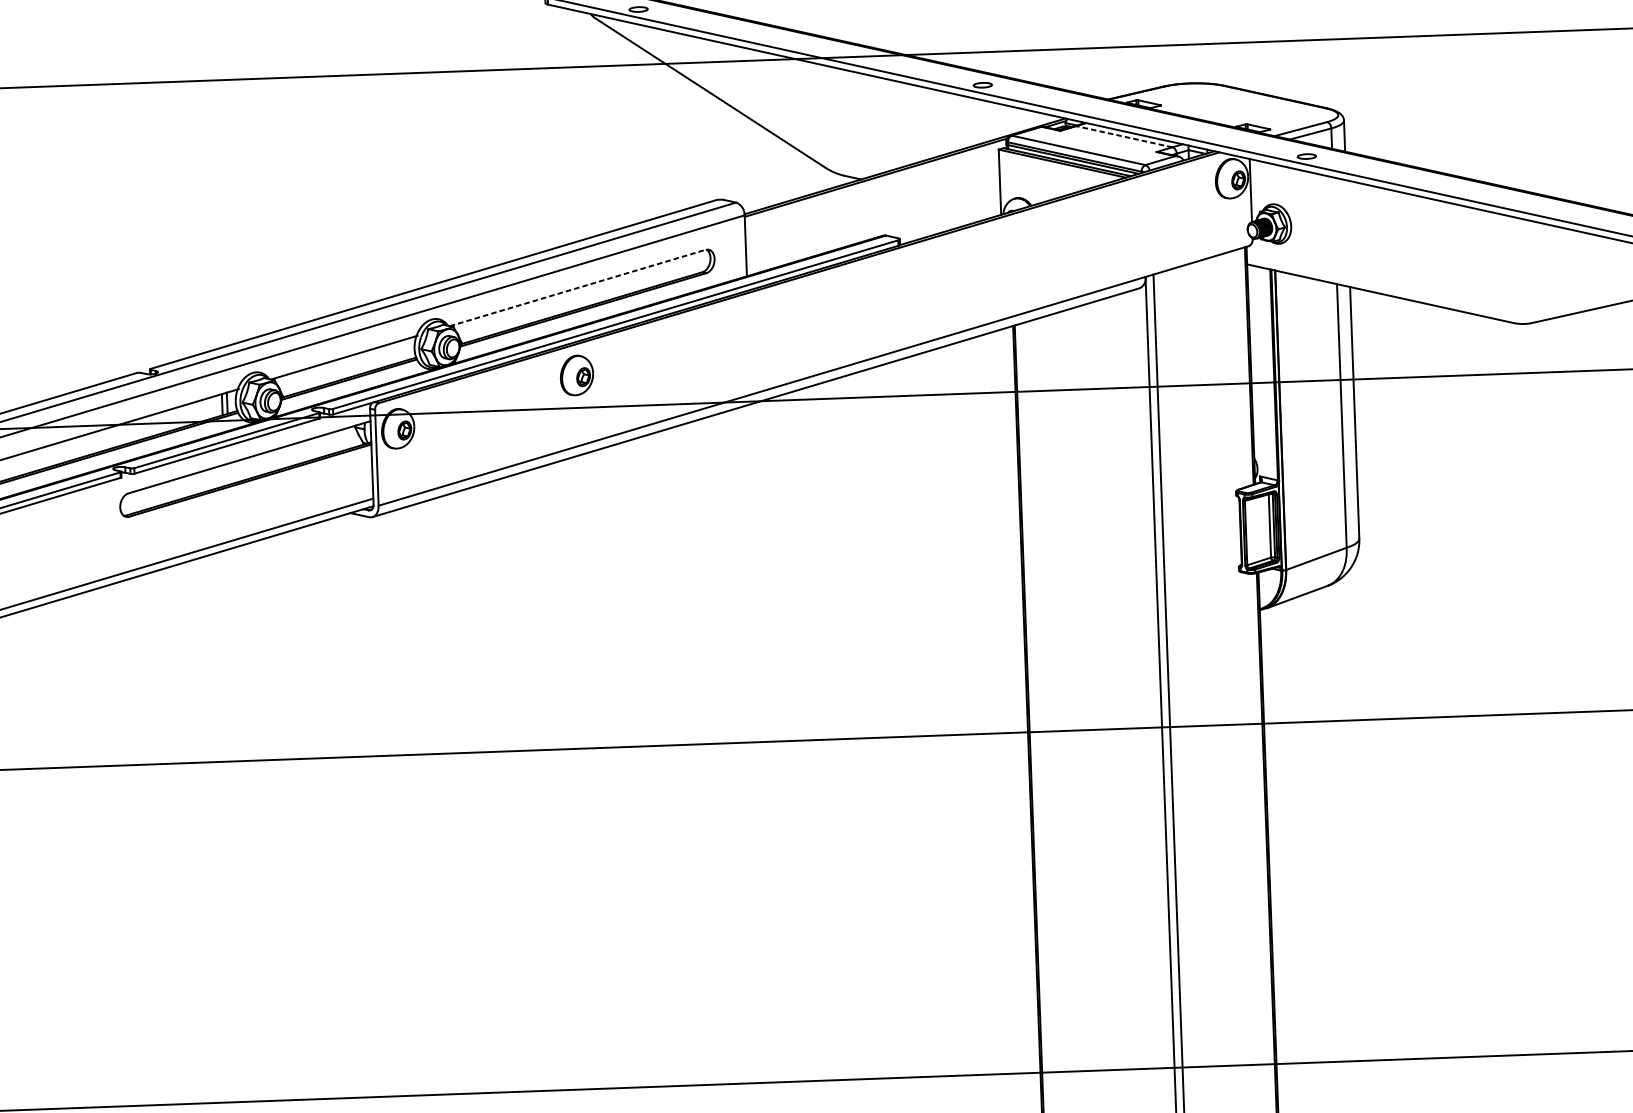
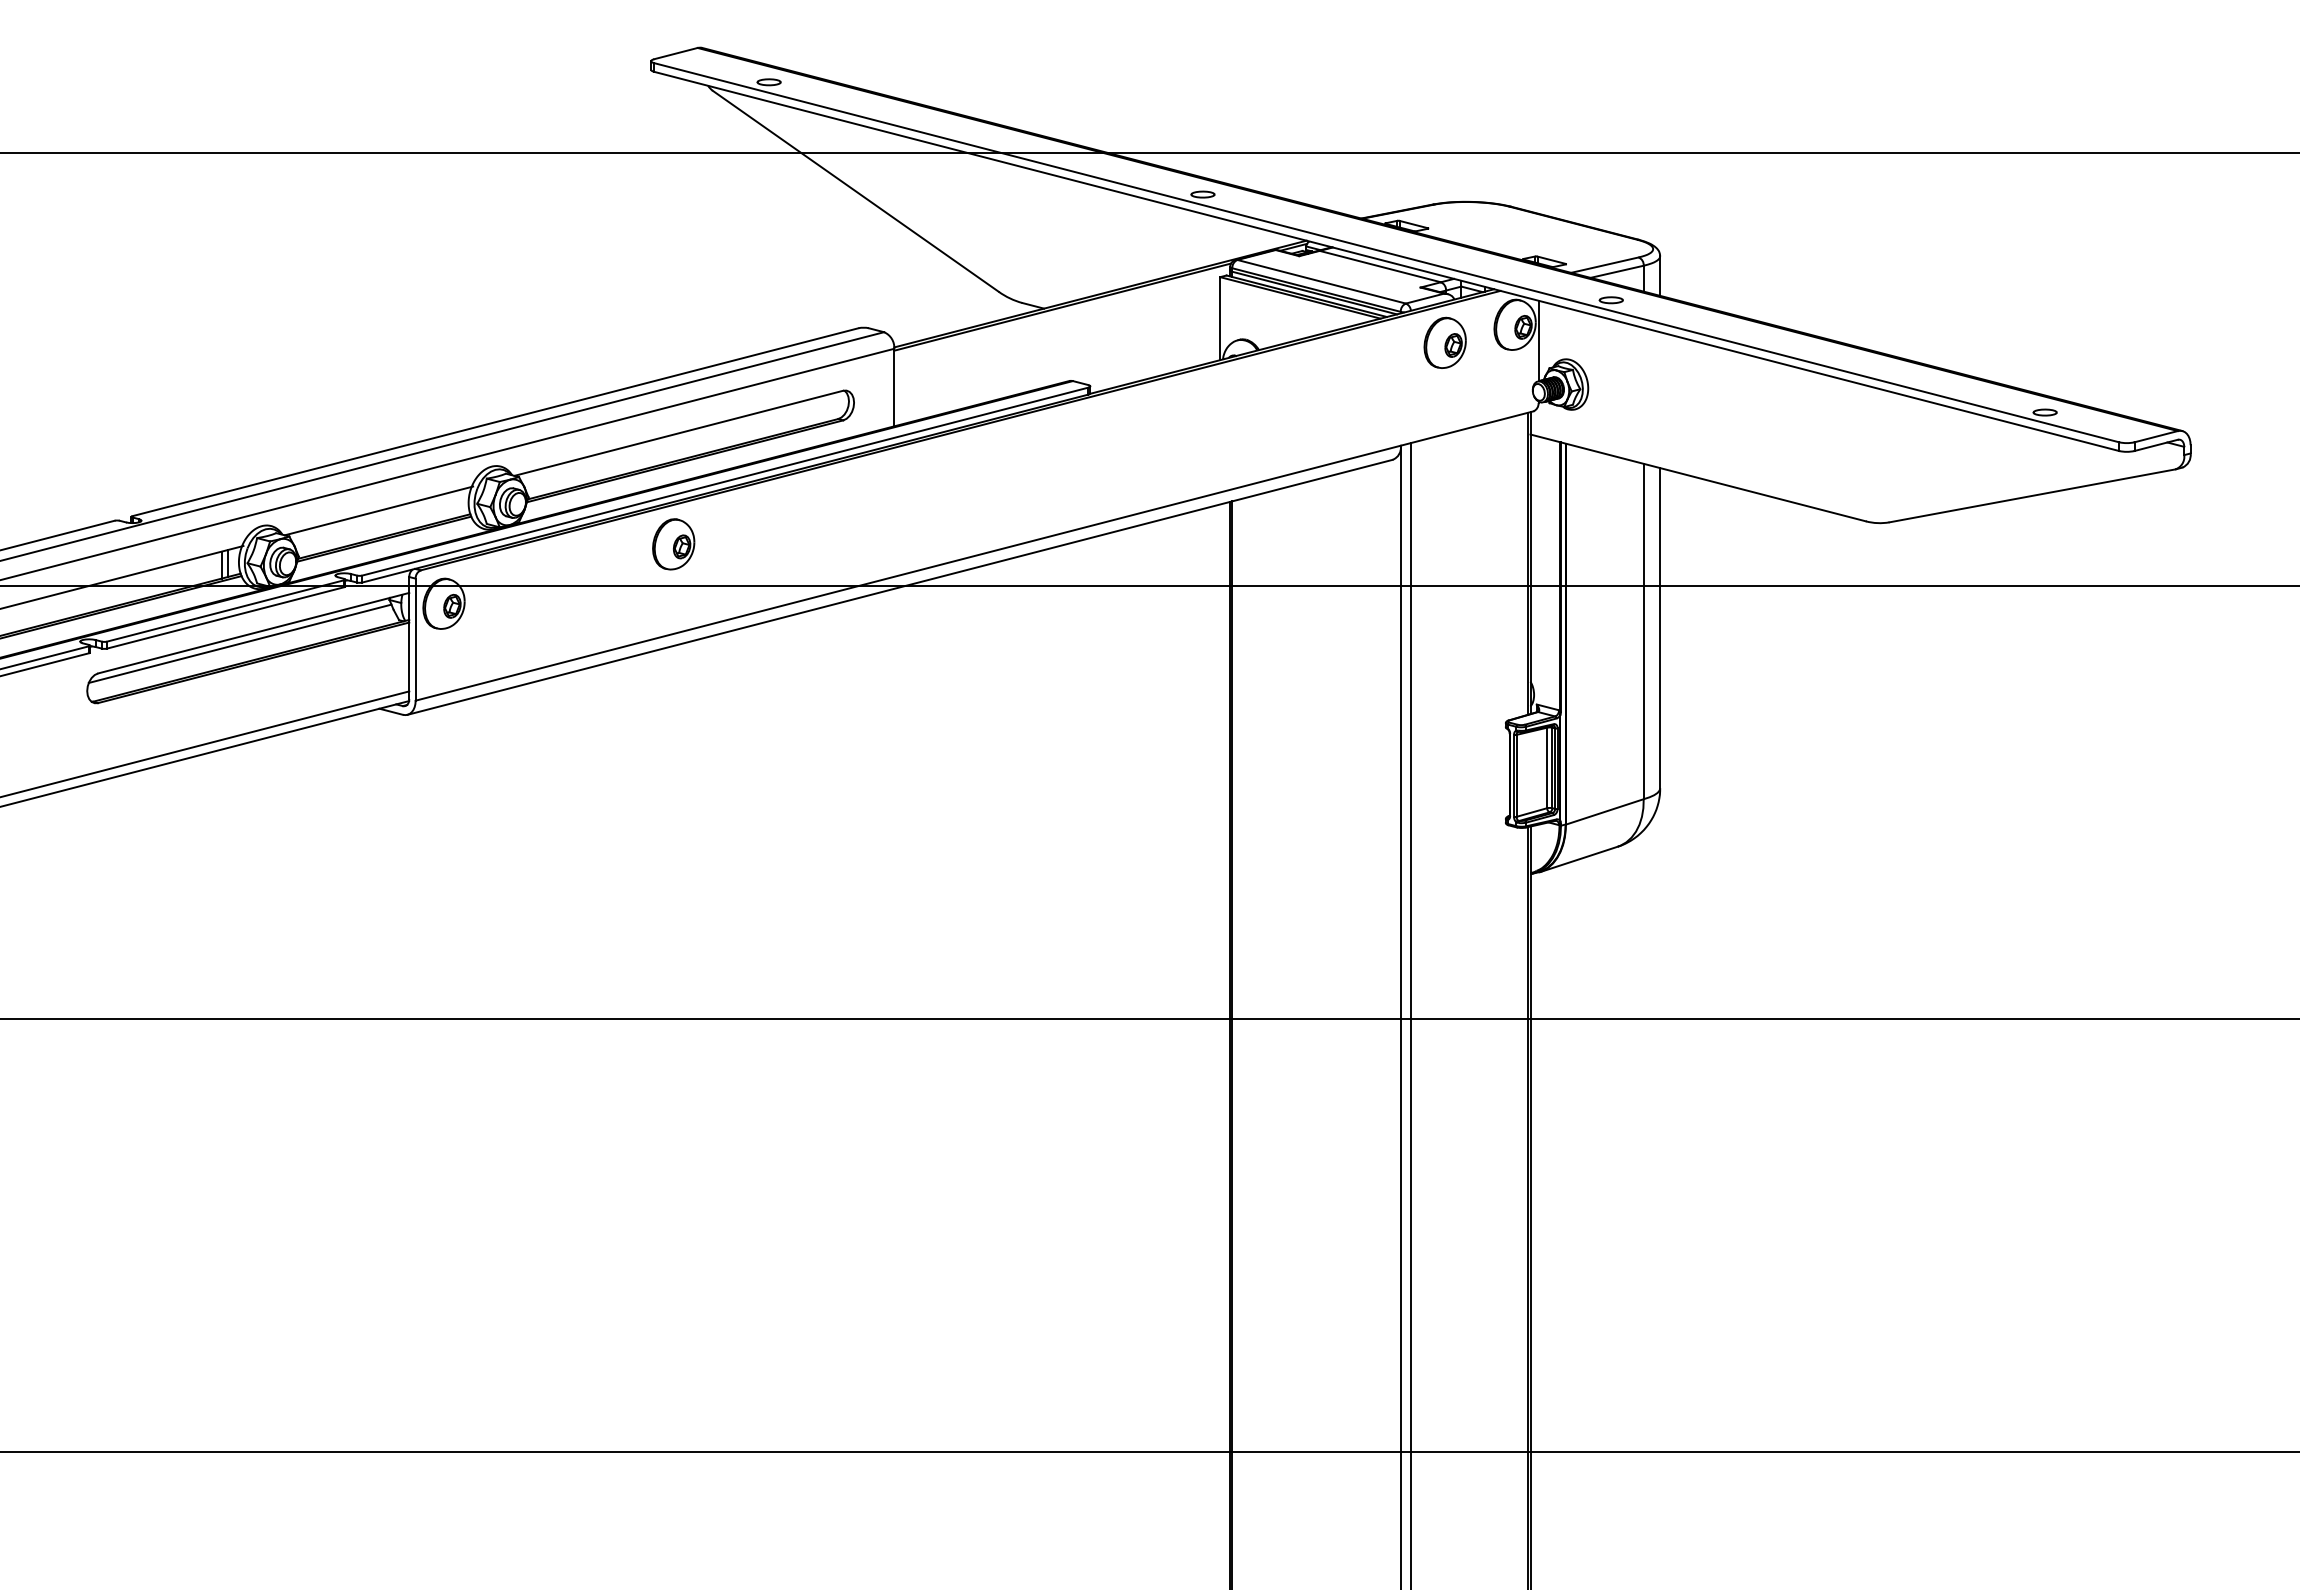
line: (1124, 136) -> (1380, 266), dashed -> solid
part: (1176, 194) -> (1444, 342), added
line: (577, 288) -> (678, 433), dashed -> solid
line: (238, 465) -> (239, 643), added

